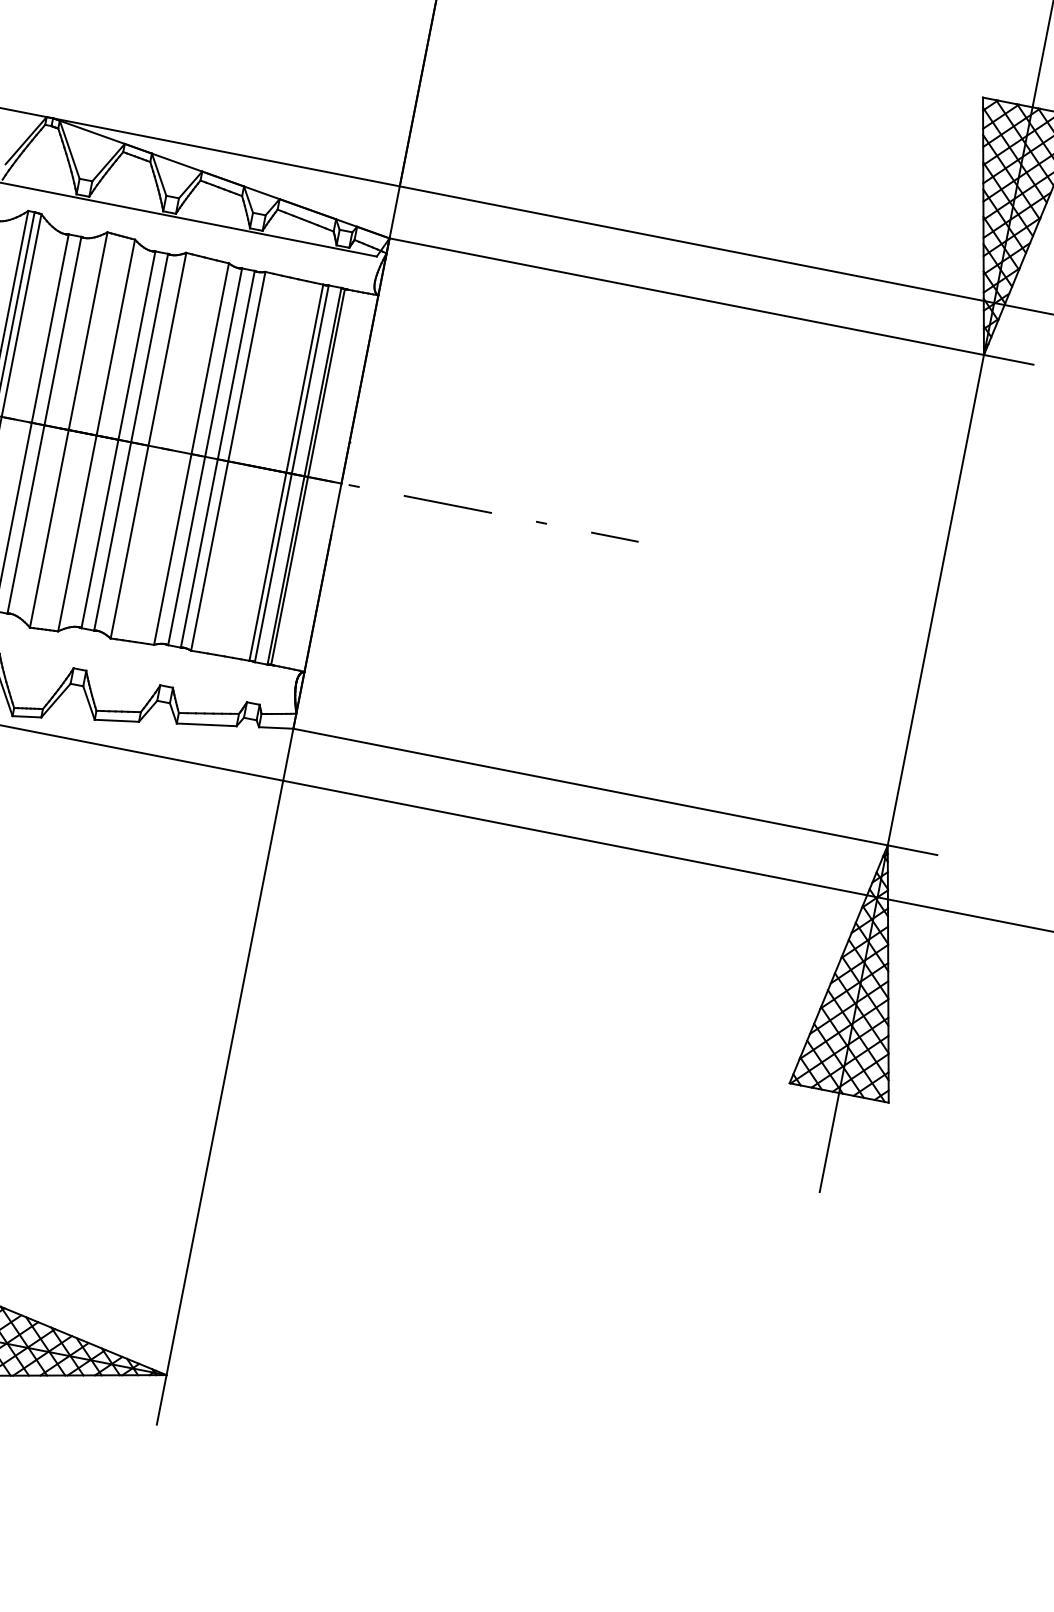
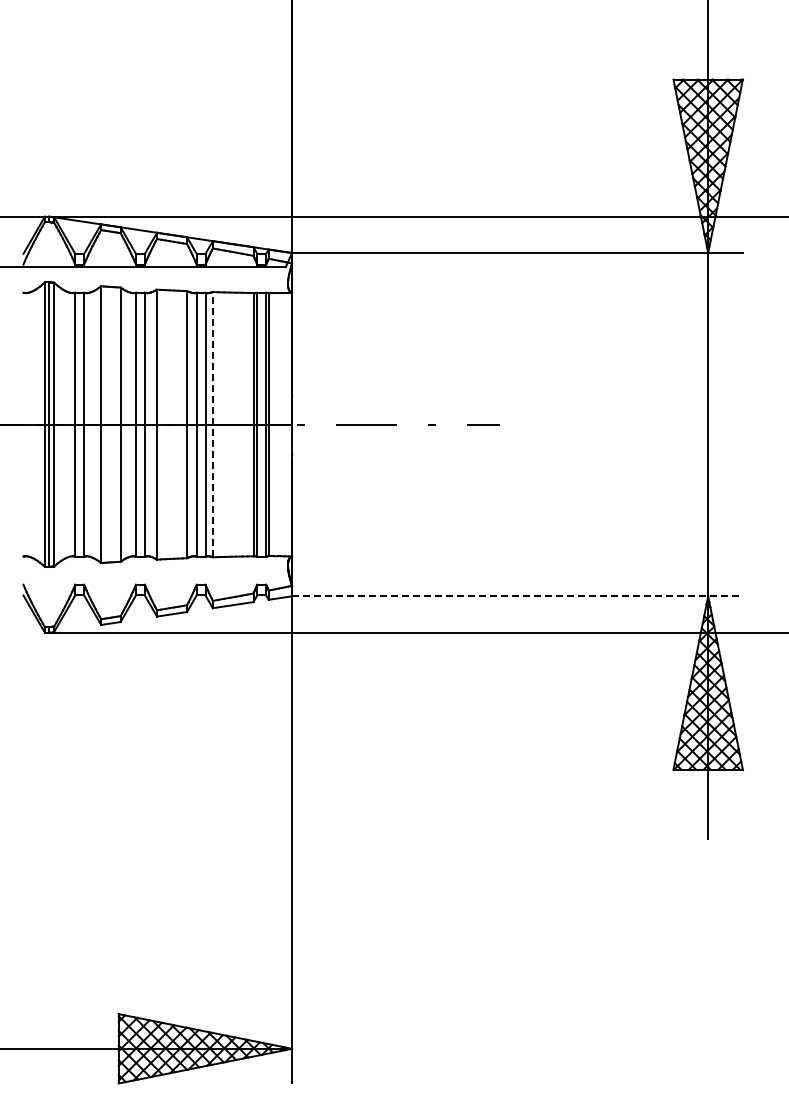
line: (227, 461) -> (212, 424), solid -> dashed
line: (615, 792) -> (517, 596), solid -> dashed

